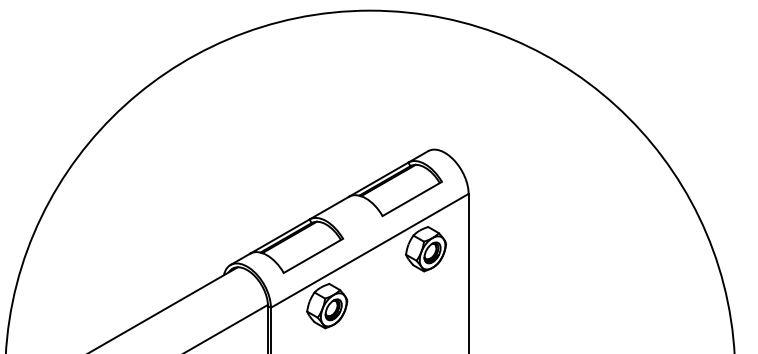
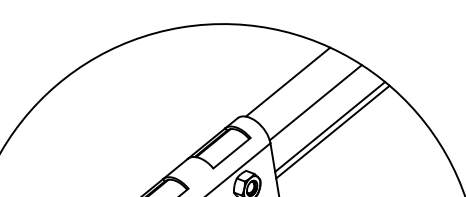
line: (507, 111) -> (288, 81), added
line: (541, 147) -> (315, 102), added
line: (555, 184) -> (329, 126), added
line: (558, 192) -> (332, 132), added

